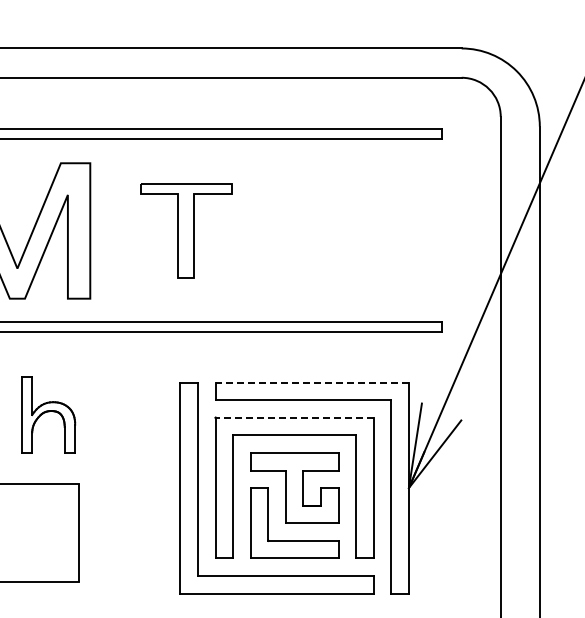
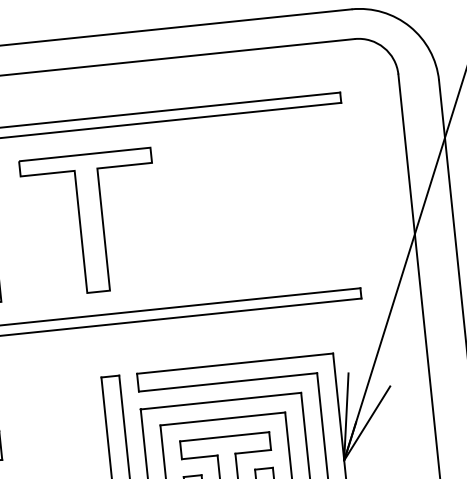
part: (186, 230) -> (91, 222), size x1.43
line: (312, 382) -> (235, 363), dashed -> solid
line: (294, 417) -> (220, 400), dashed -> solid

